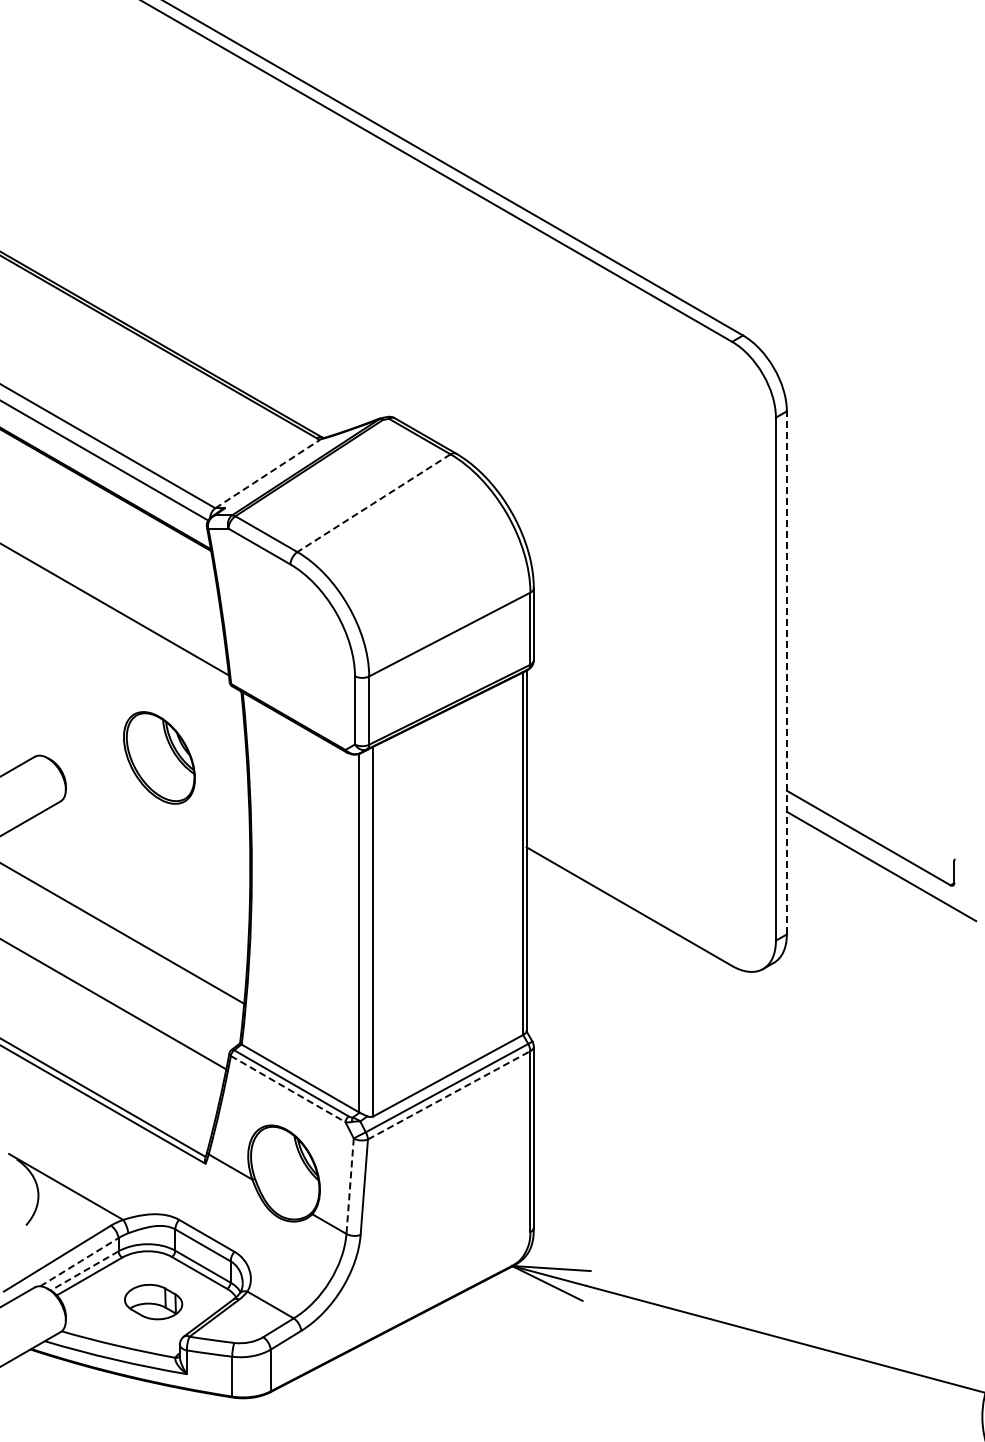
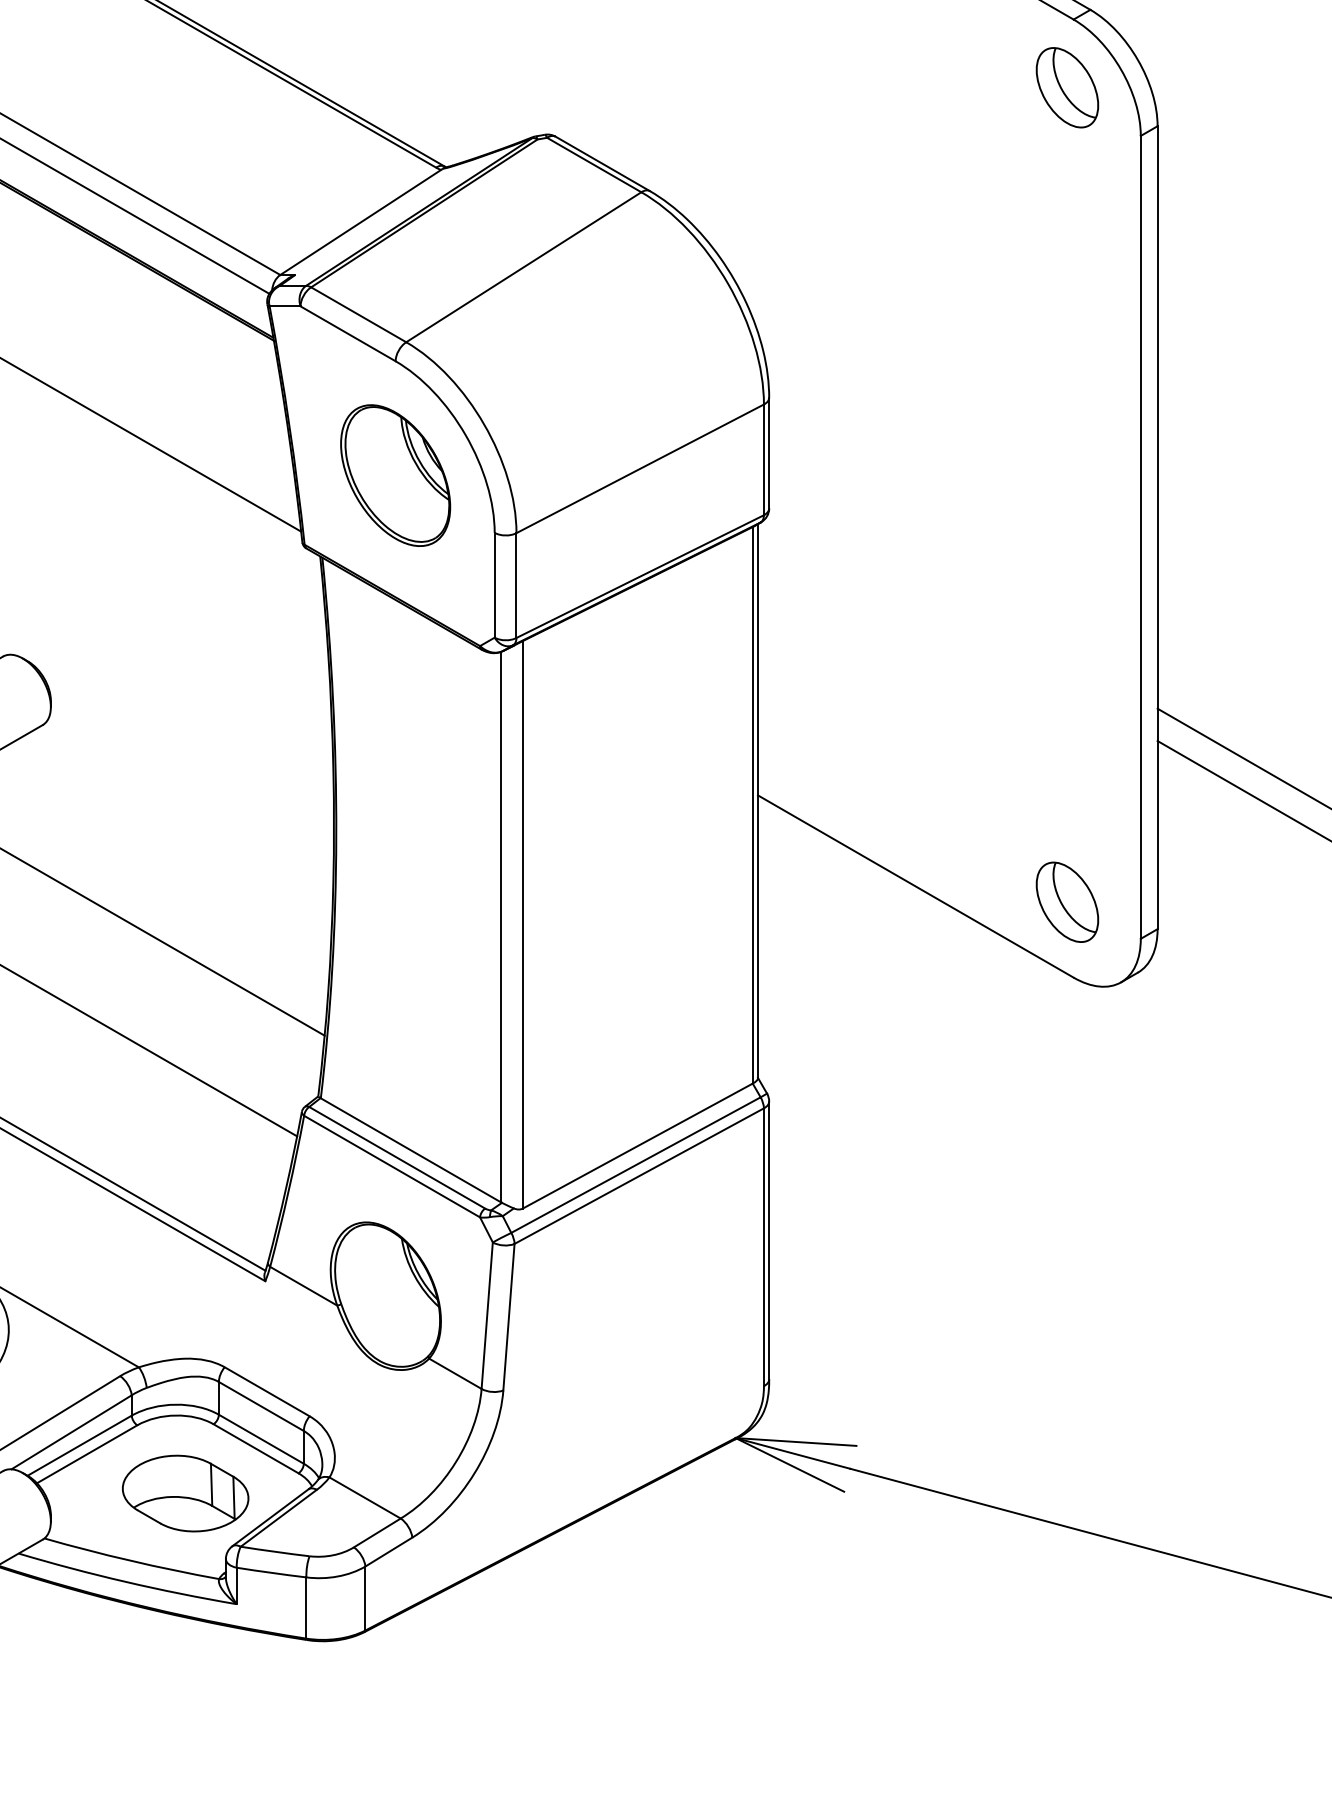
part: (728, 386) -> (1068, 88), added
line: (267, 474) -> (360, 223), dashed -> solid
line: (373, 503) -> (523, 267), dashed -> solid
line: (786, 672) -> (1157, 527), dashed -> solid
part: (159, 757) -> (395, 474), moved
part: (728, 916) -> (1068, 901), added
line: (288, 1089) -> (392, 1167), dashed -> solid
line: (449, 1095) -> (639, 1176), dashed -> solid
line: (350, 1186) -> (487, 1316), dashed -> solid
line: (79, 1262) -> (71, 1432), dashed -> solid
line: (84, 1271) -> (79, 1446), dashed -> solid
part: (153, 1301) -> (185, 1492), size x1.43

